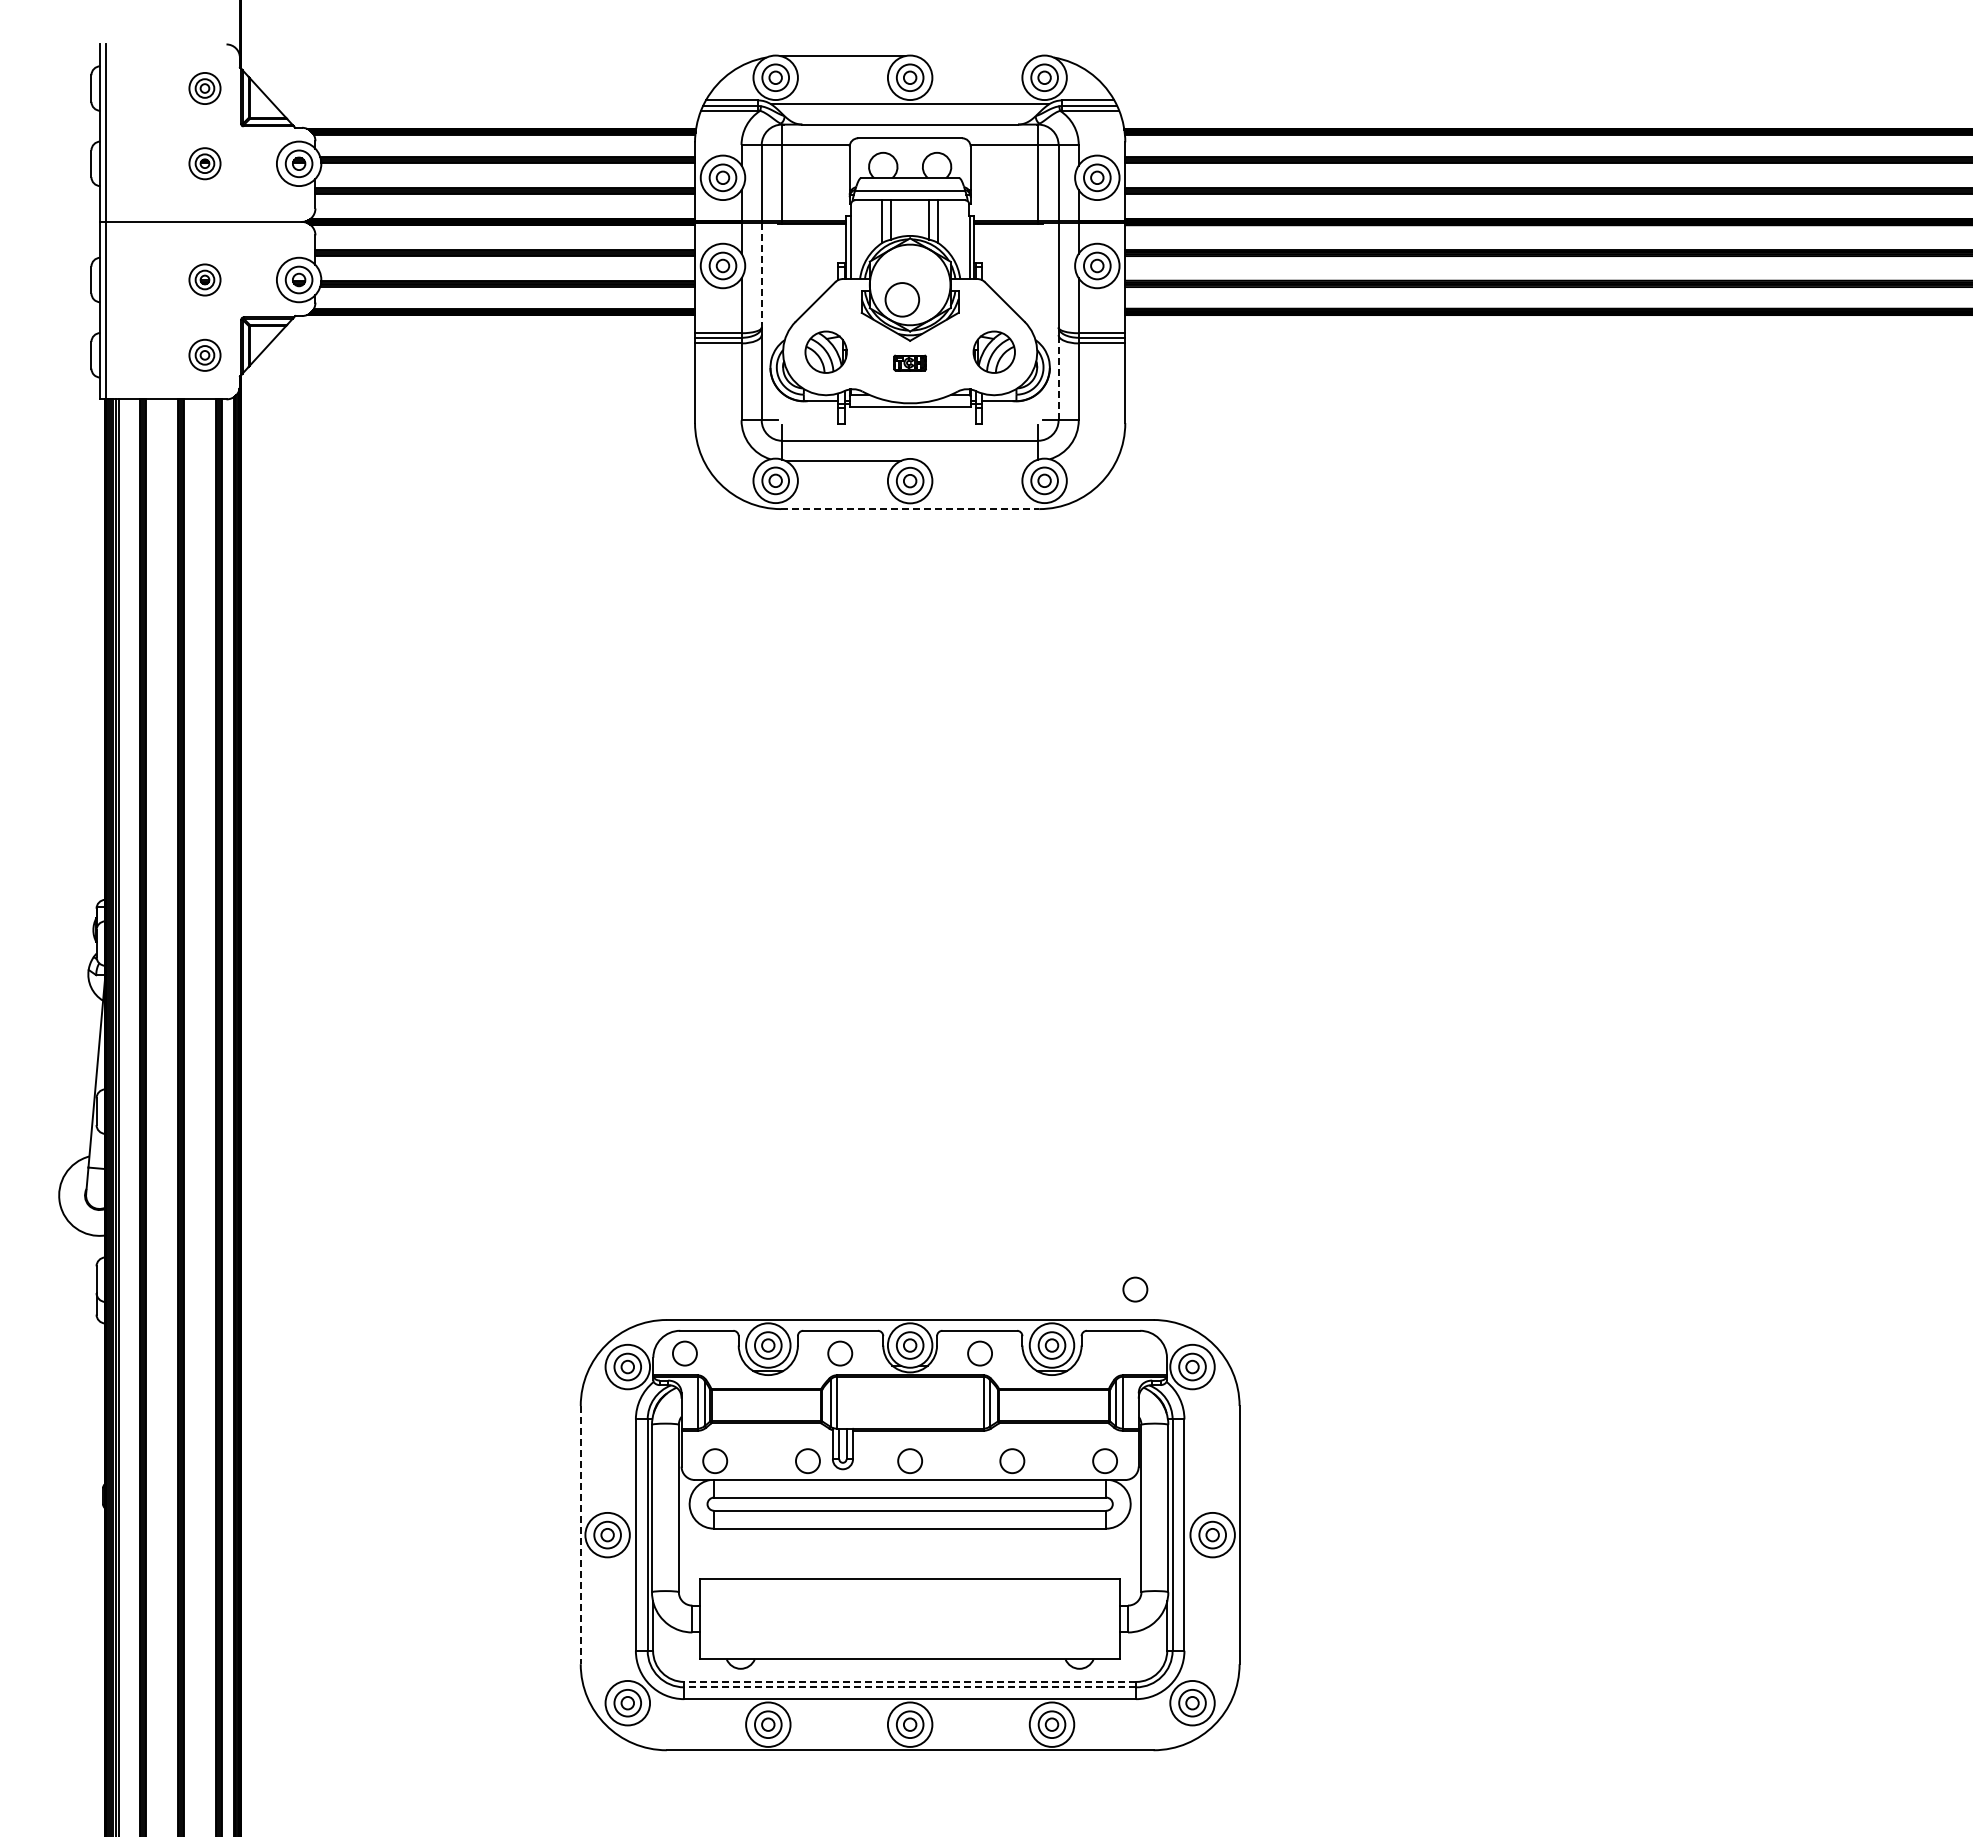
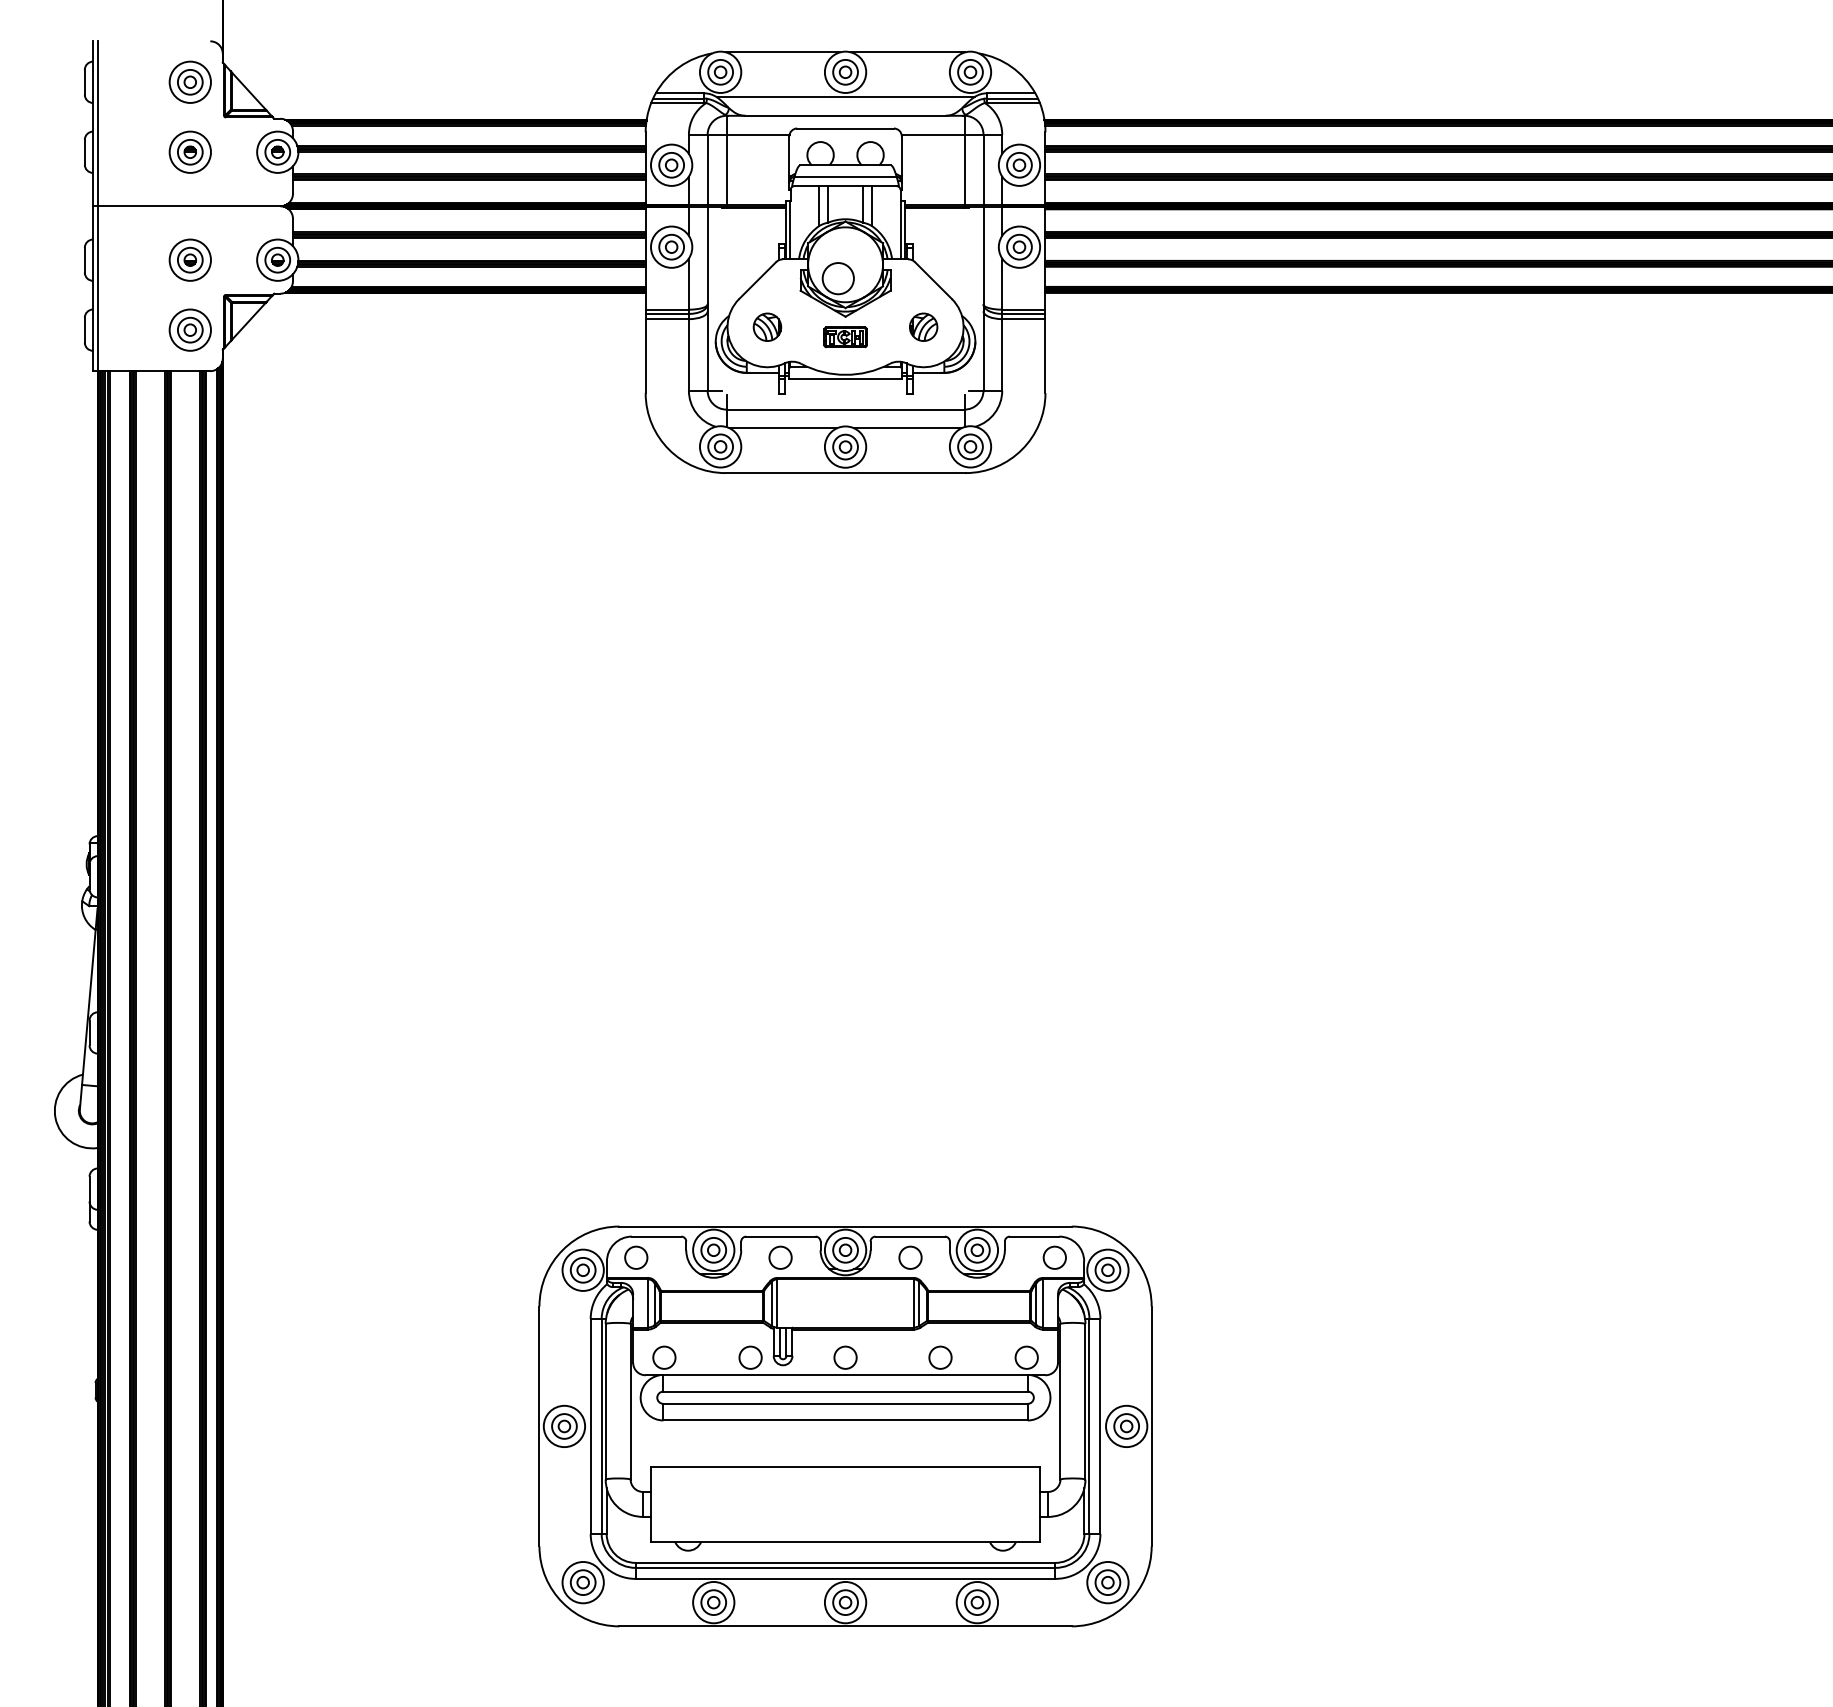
line: (977, 56) -> (908, 52), added
part: (204, 88) -> (189, 82), size x1.43
part: (204, 163) -> (189, 151), size x1.43
line: (761, 275) -> (707, 256), dashed -> solid
part: (204, 279) -> (189, 259), size x1.43
part: (825, 351) -> (766, 326), size x0.71
part: (993, 351) -> (923, 326), size x0.71
part: (204, 355) -> (189, 330), size x1.43
part: (909, 362) -> (844, 336), size x1.43
line: (1058, 377) -> (983, 350), dashed -> solid
line: (976, 460) -> (907, 427), added
line: (910, 509) -> (845, 473), dashed -> solid
circle: (1135, 1289) -> (1054, 1257), moved
line: (580, 1535) -> (539, 1426), dashed -> solid
line: (910, 1681) -> (845, 1562), dashed -> solid
line: (910, 1687) -> (845, 1568), dashed -> solid

